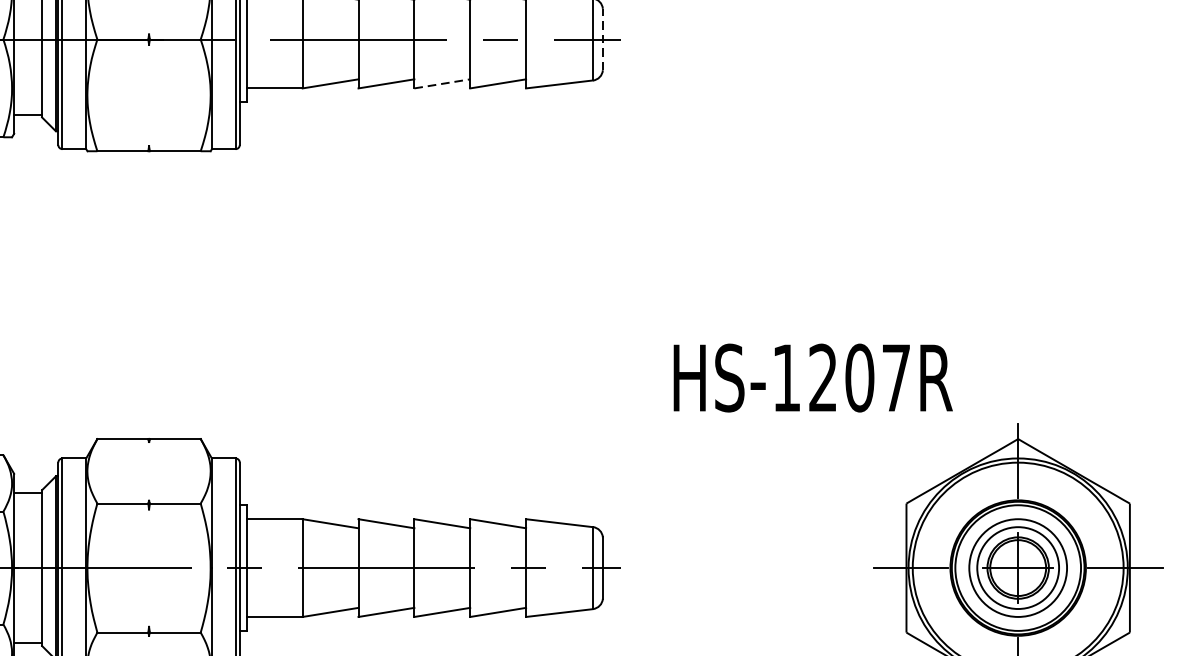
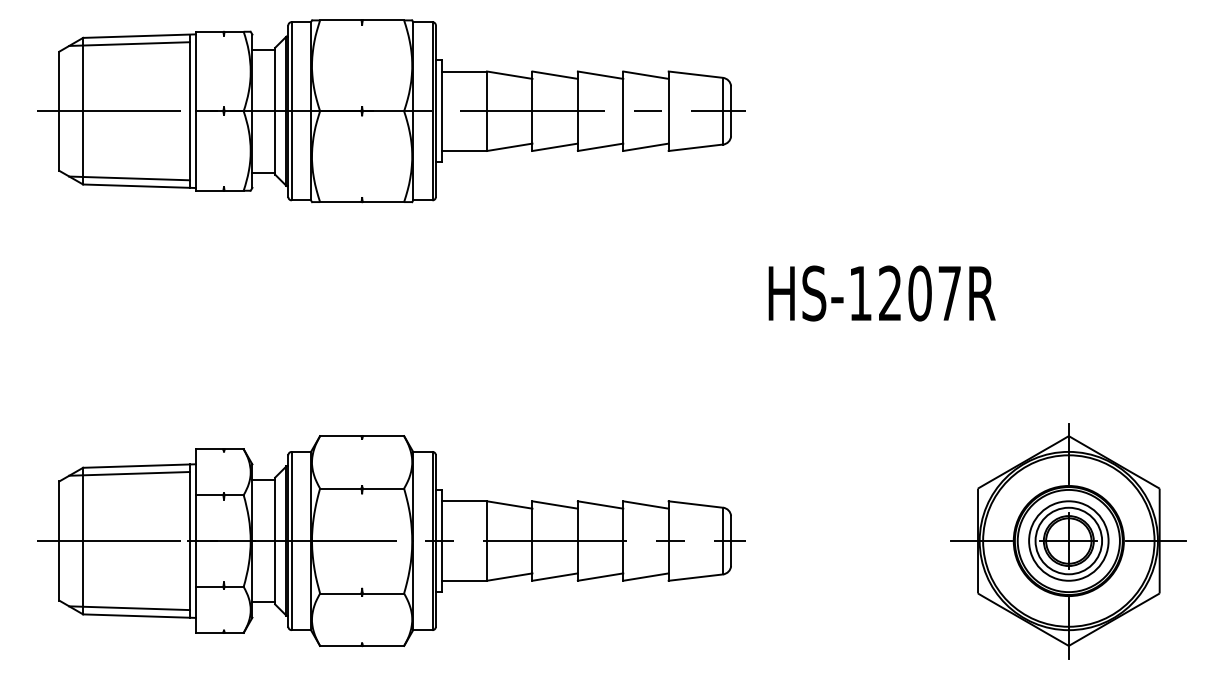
line: (603, 39) -> (731, 111), dashed -> solid
line: (443, 84) -> (601, 147), dashed -> solid
text: (812, 378) -> (881, 293), moved

